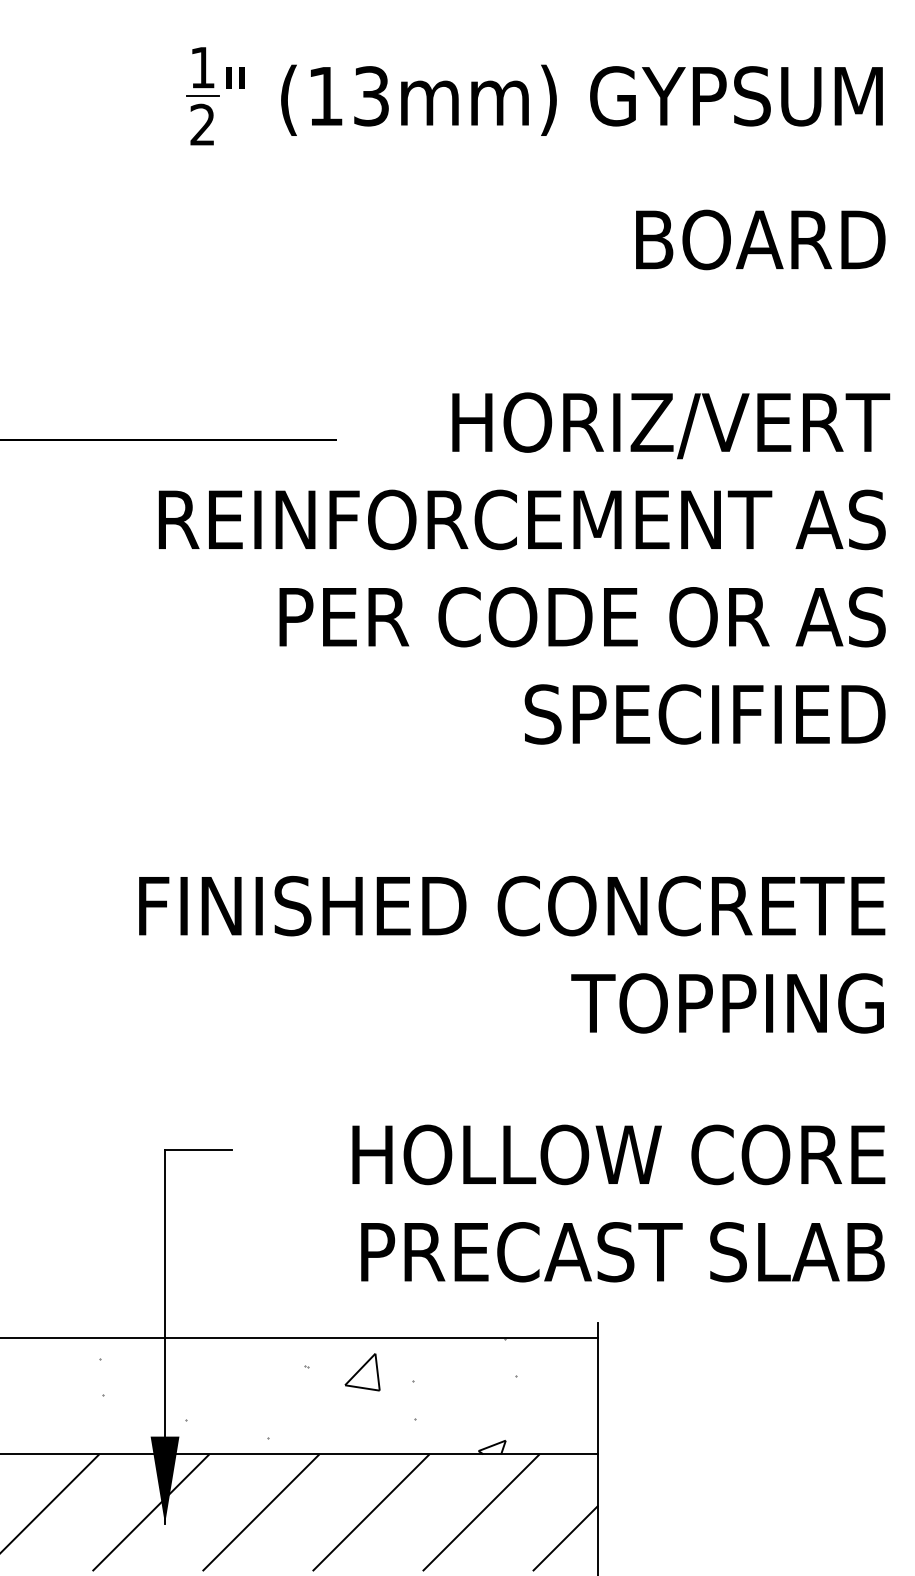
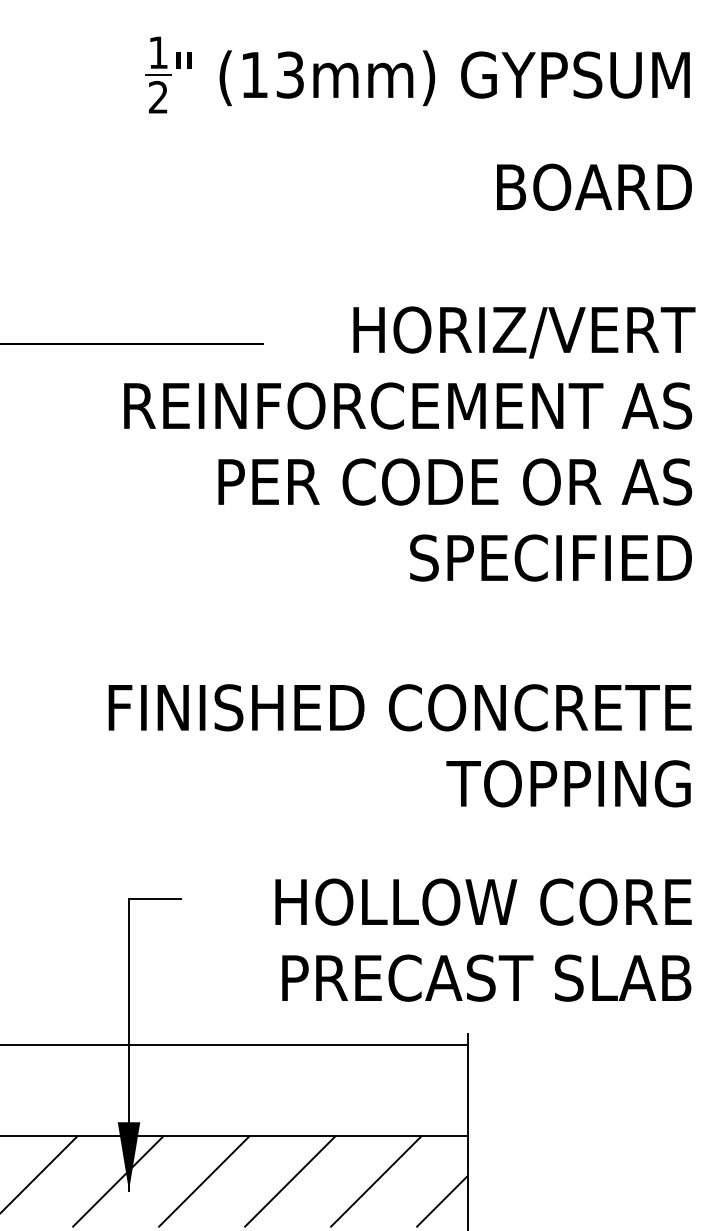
hatch: (307, 1396) -> (240, 1090), removed

